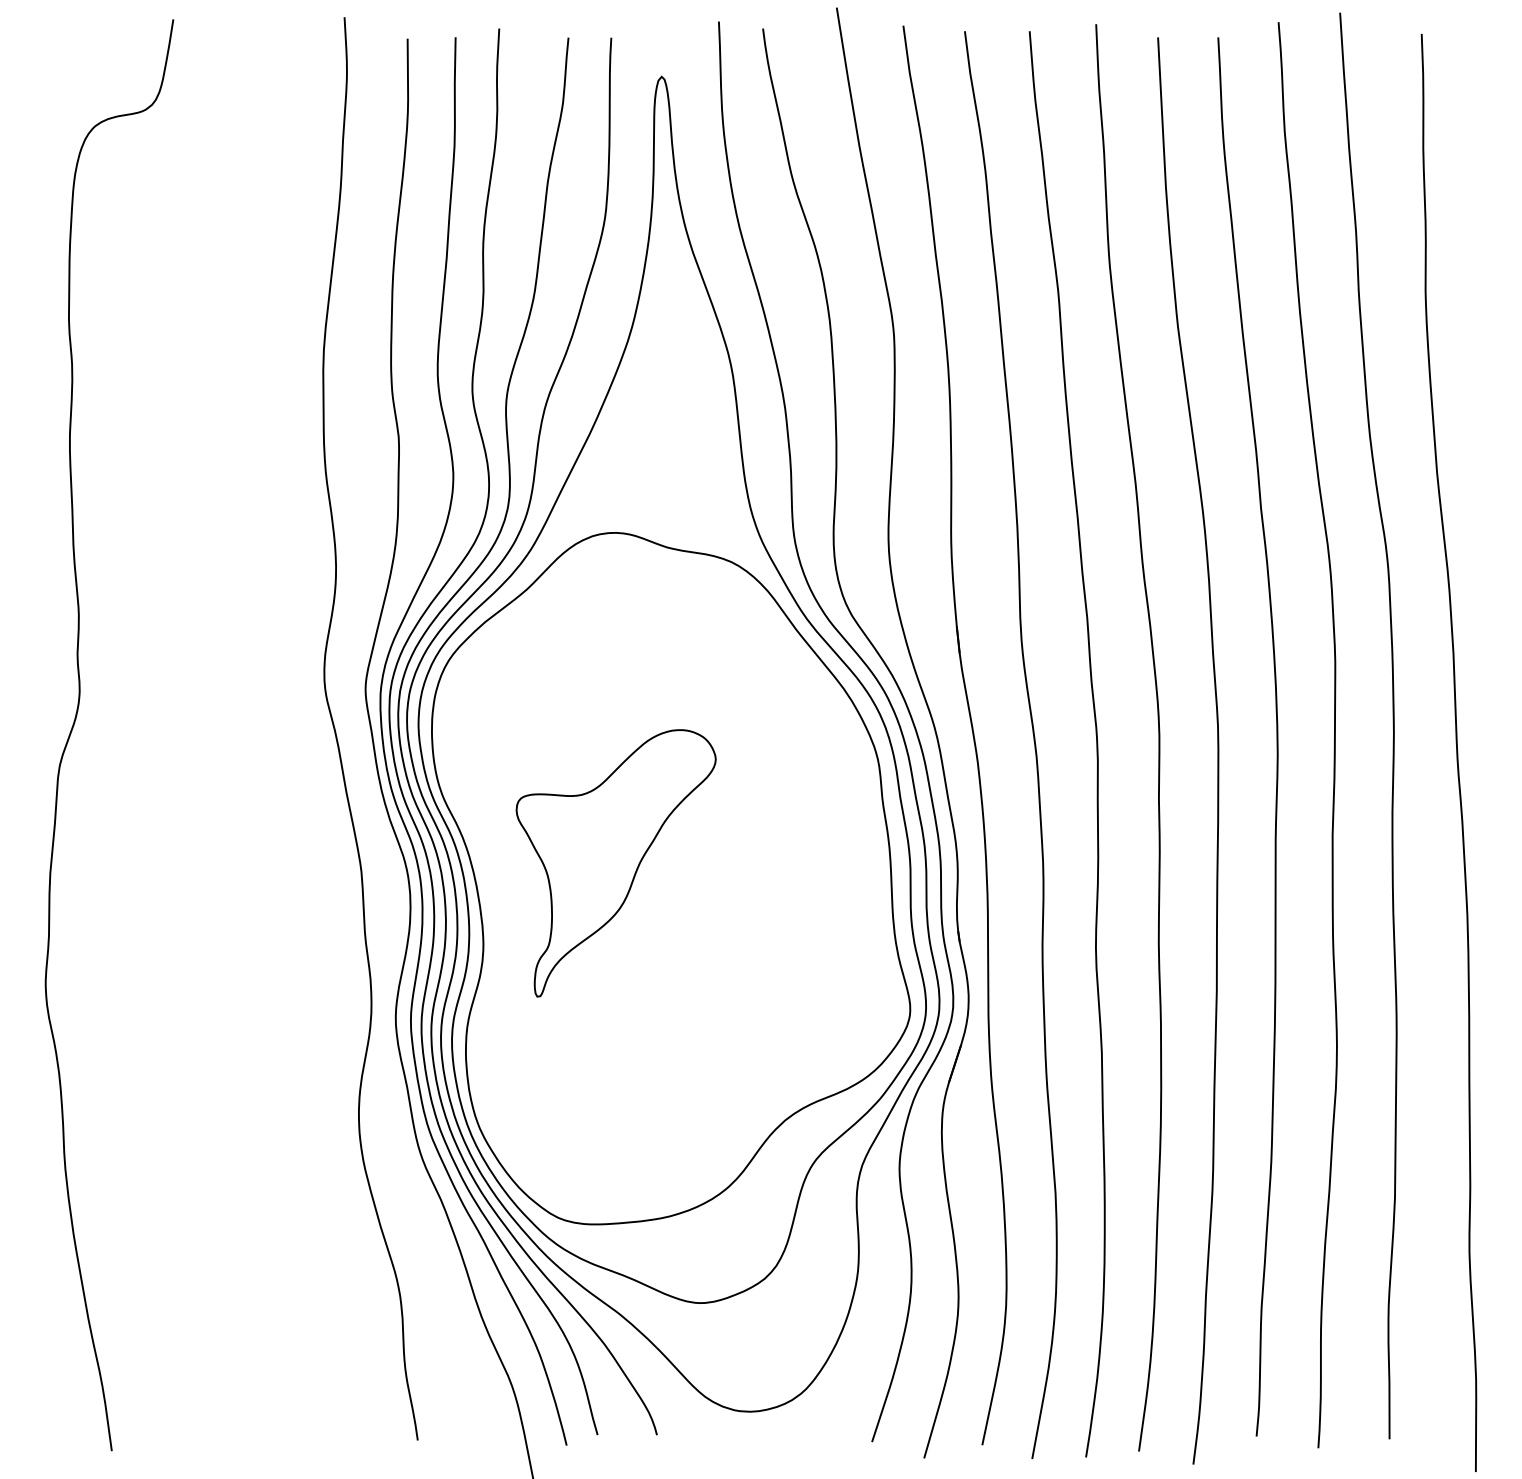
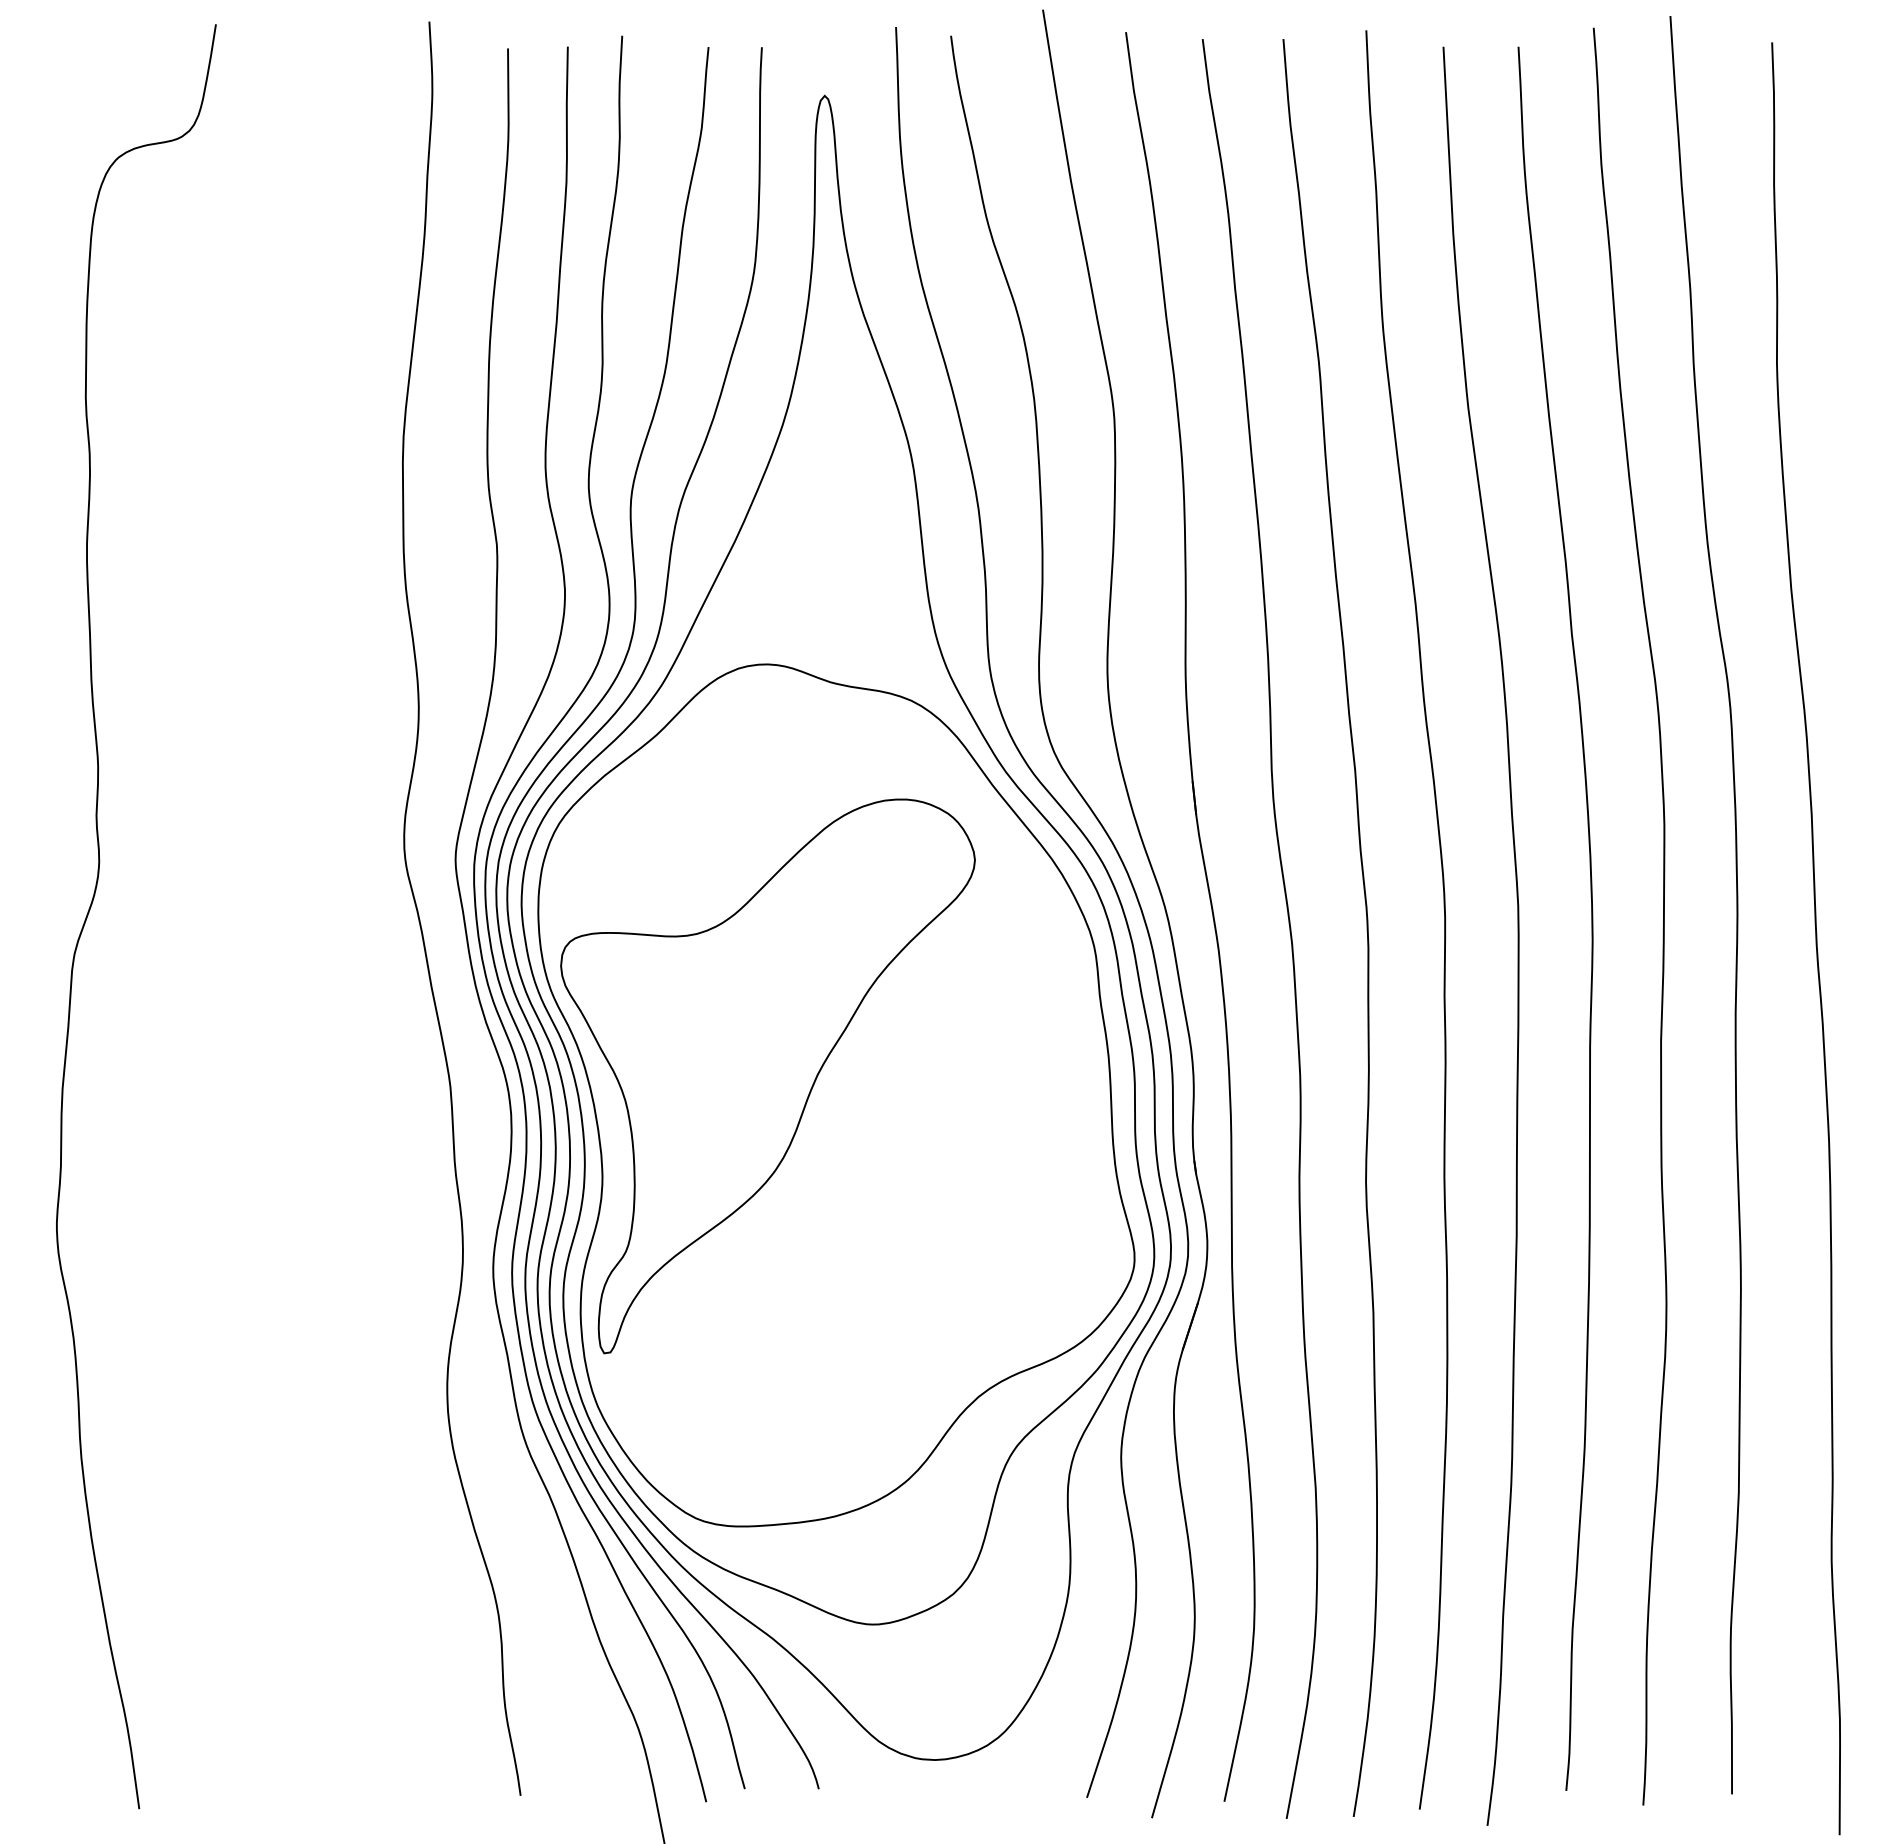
part: (615, 863) -> (767, 1076), size x1.67

